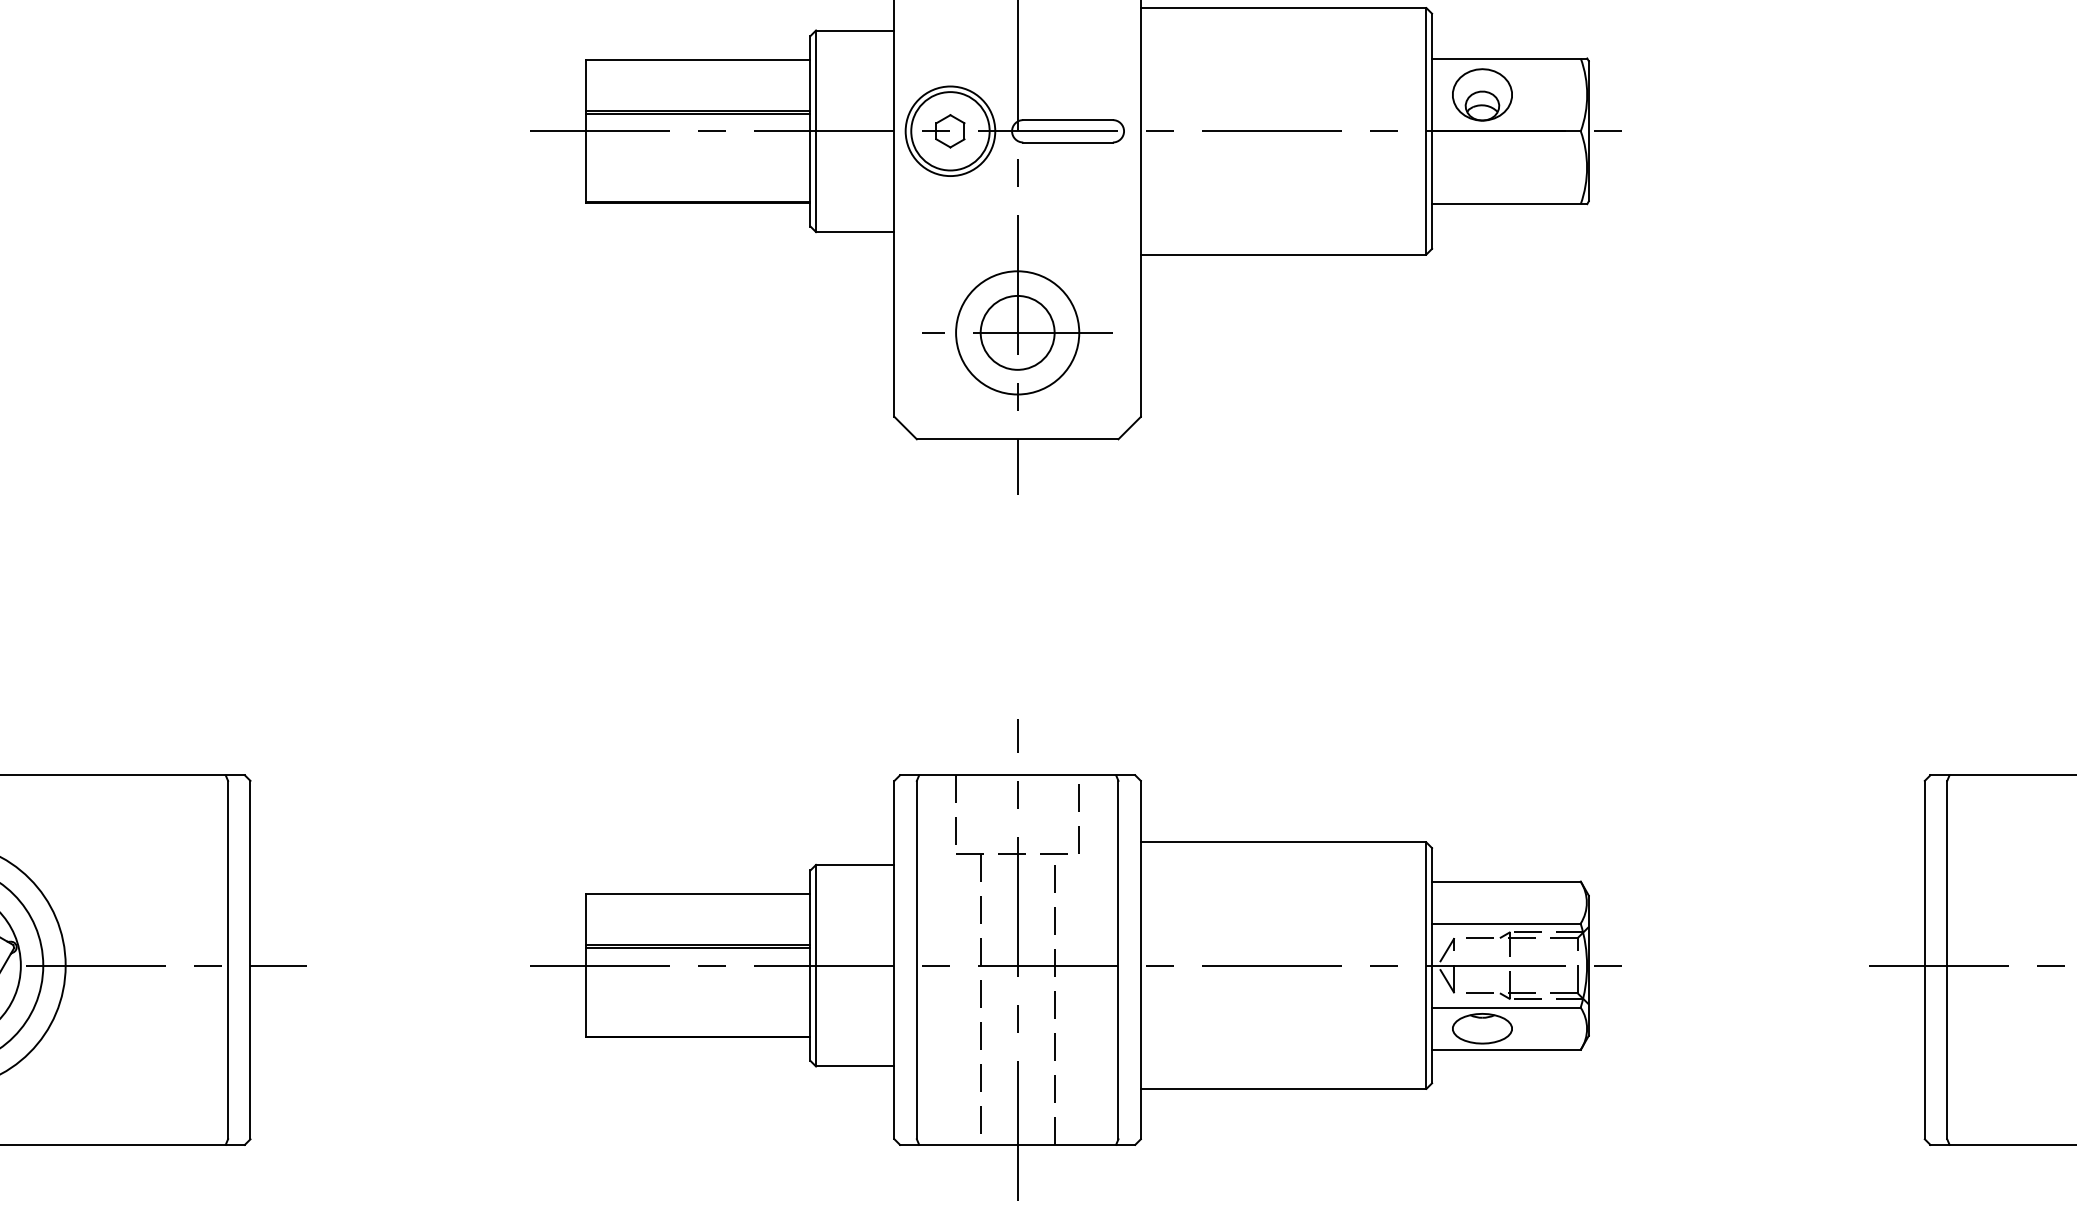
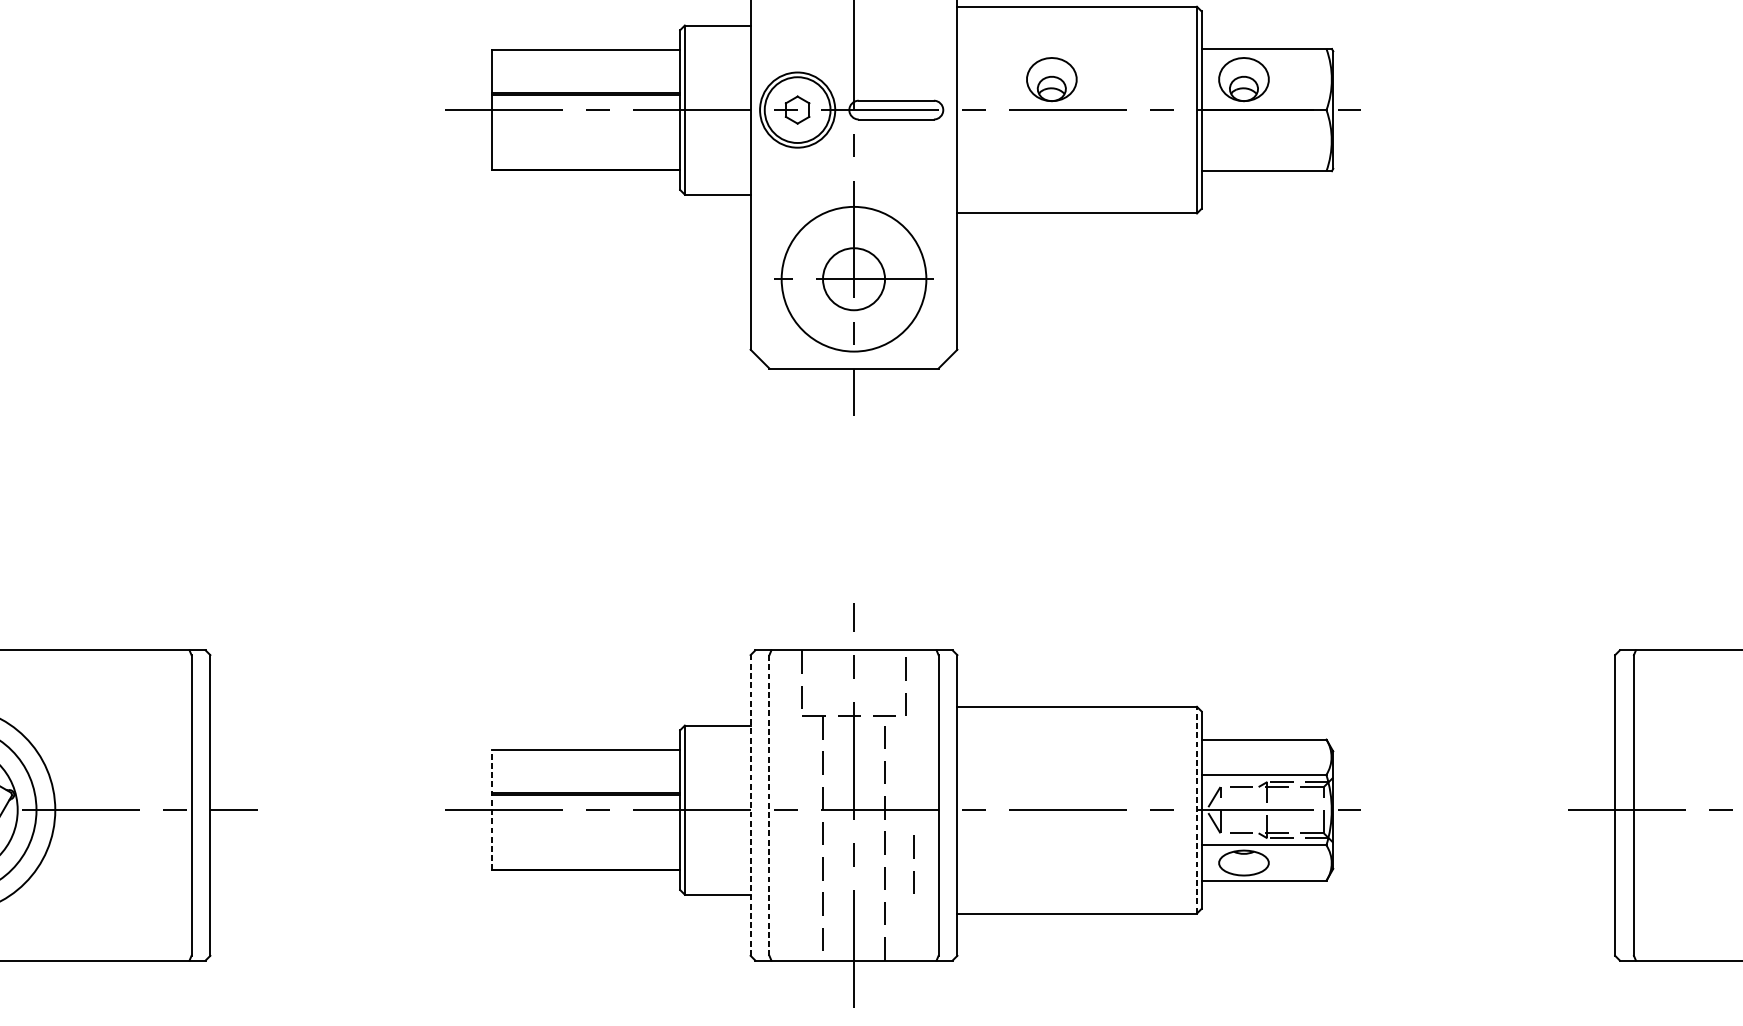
part: (1253, 94) -> (1051, 79), added
circle: (1017, 332) -> (853, 278), size x1.4
line: (894, 959) -> (750, 804), solid -> dashed
line: (916, 960) -> (769, 805), solid -> dashed
line: (586, 965) -> (492, 810), solid -> dashed
line: (1426, 965) -> (1197, 810), solid -> dashed
line: (1088, 1023) -> (913, 858), added

